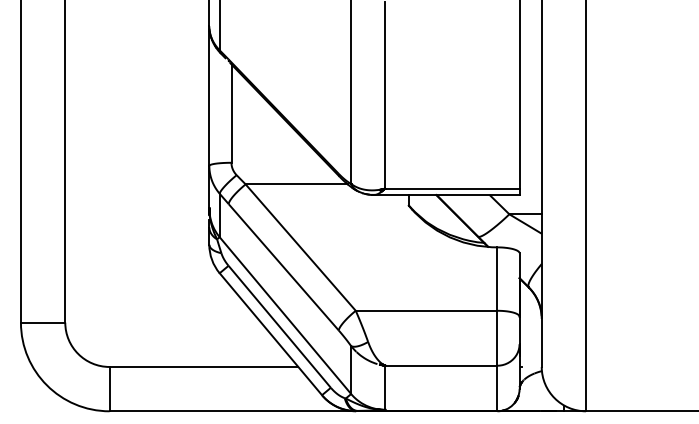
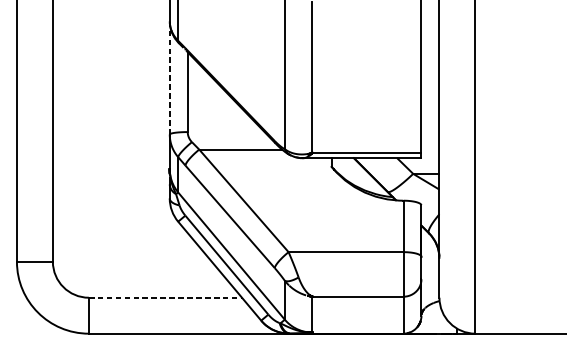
line: (209, 96) -> (169, 78), solid -> dashed
line: (204, 366) -> (165, 297), solid -> dashed

